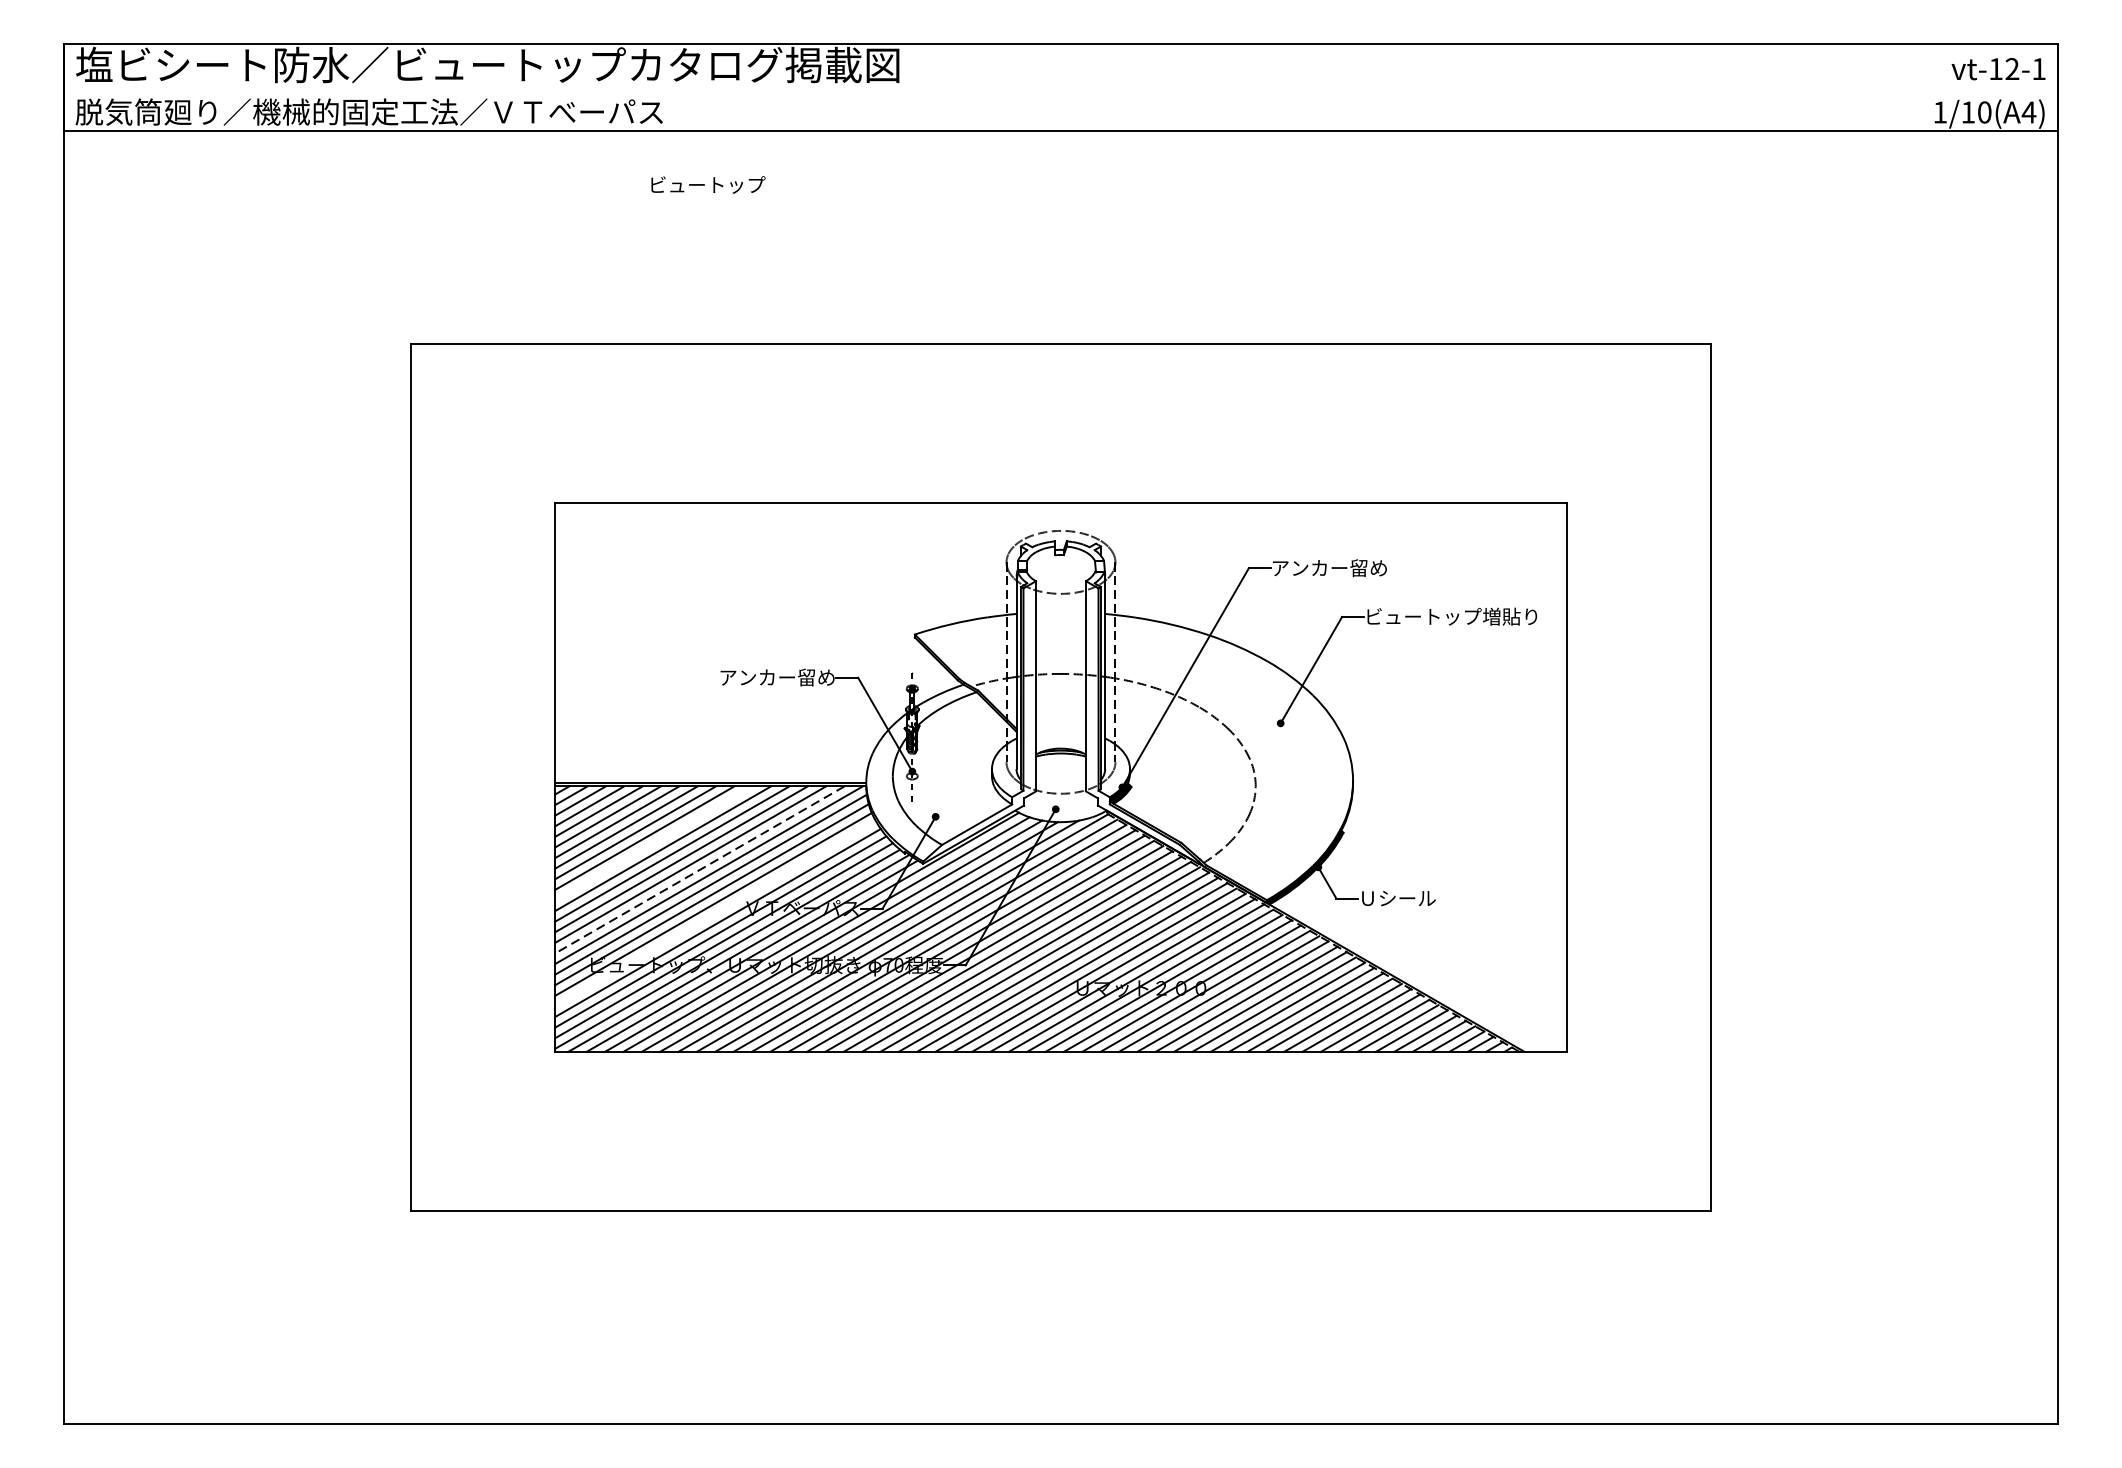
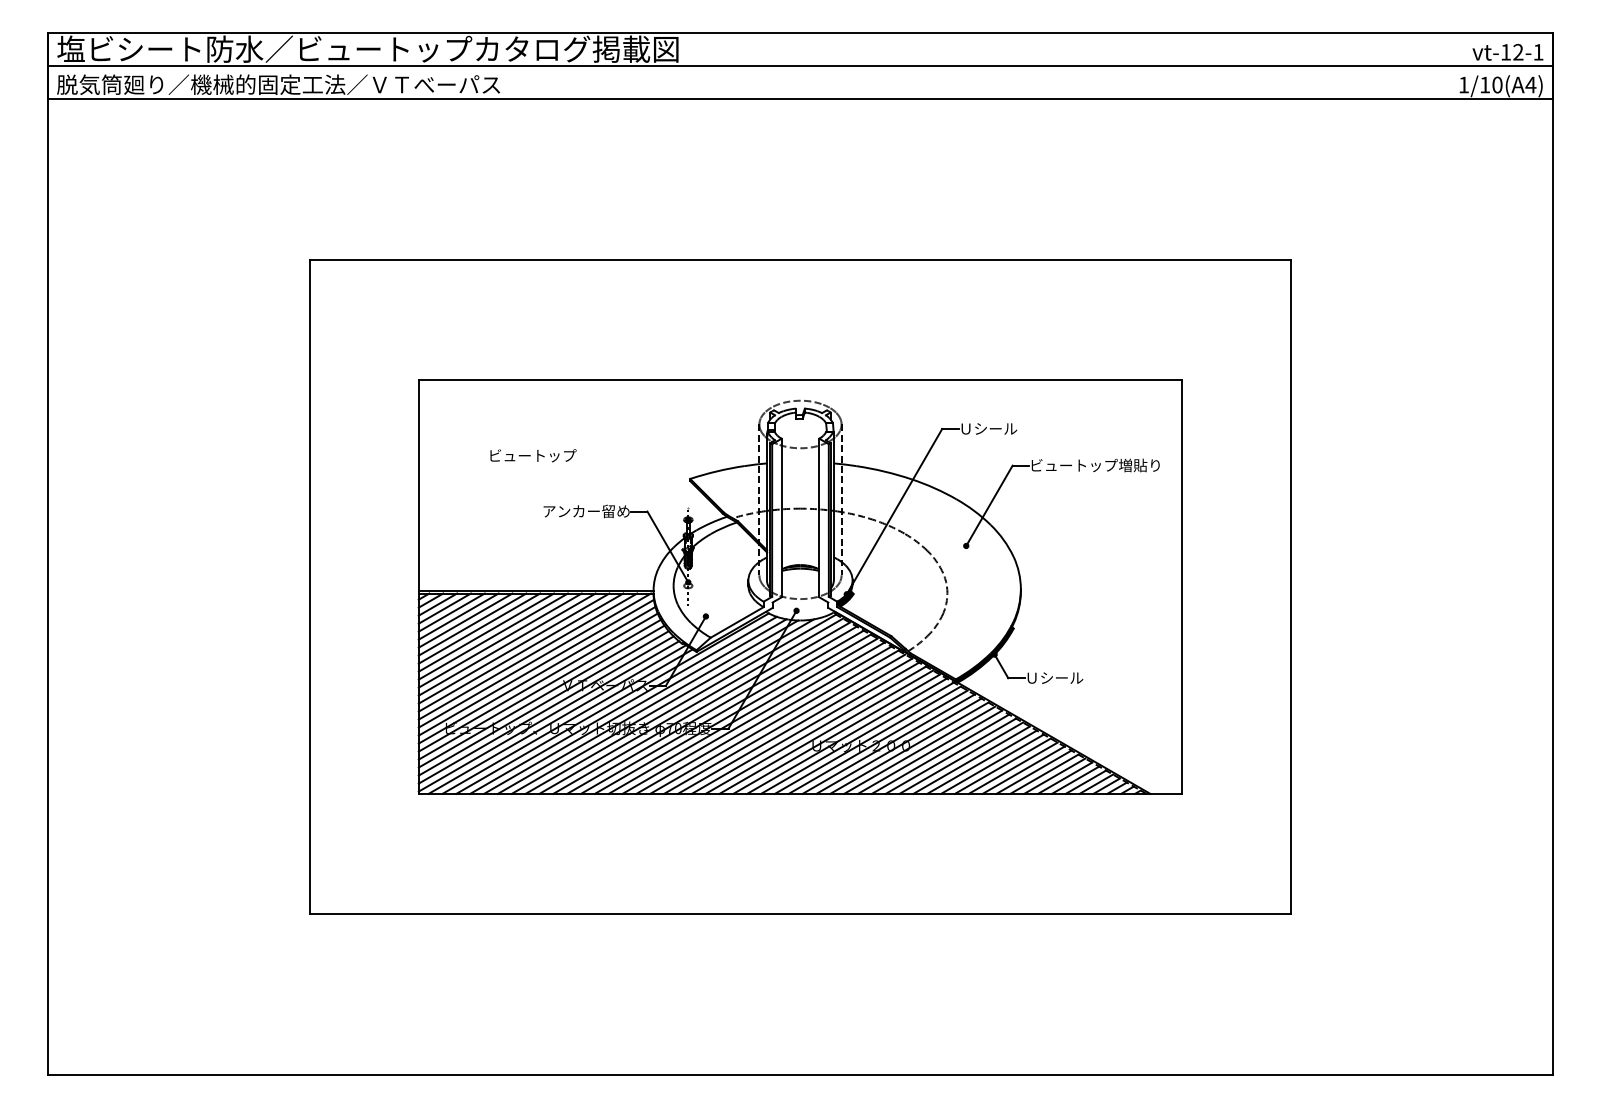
line: (1061, 86) -> (800, 65), added
text: (708, 184) -> (533, 455), moved
text: (1330, 567) -> (1003, 428), アンカー留め -> Ｕシール
line: (652, 843) -> (492, 636), added
line: (699, 869) -> (527, 656), dashed -> solid
line: (715, 913) -> (539, 689), added

